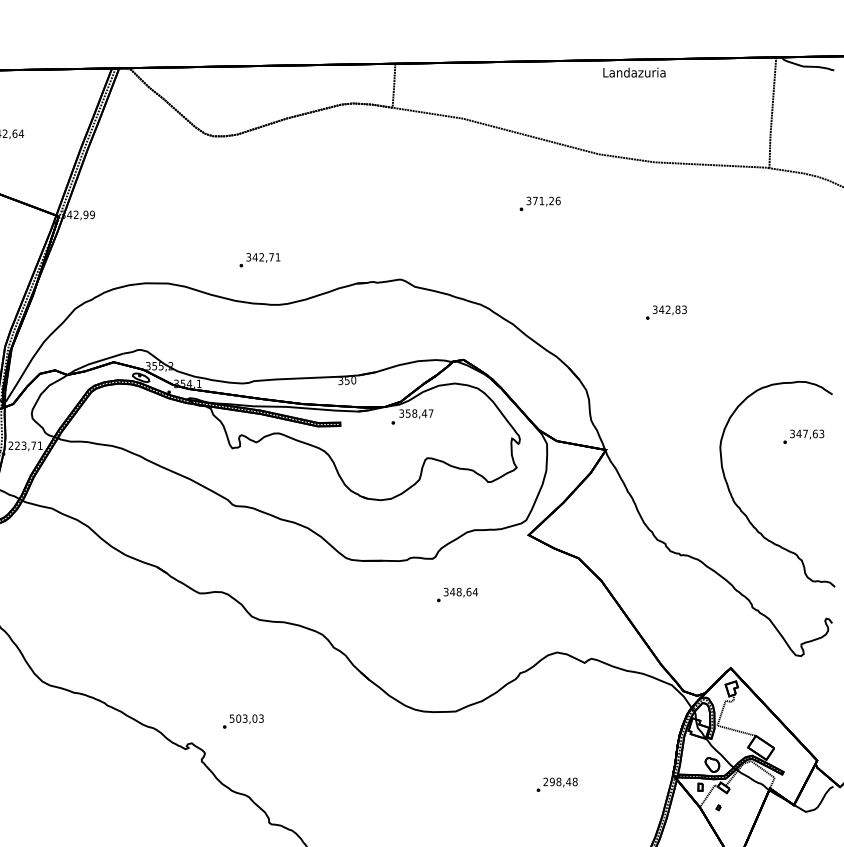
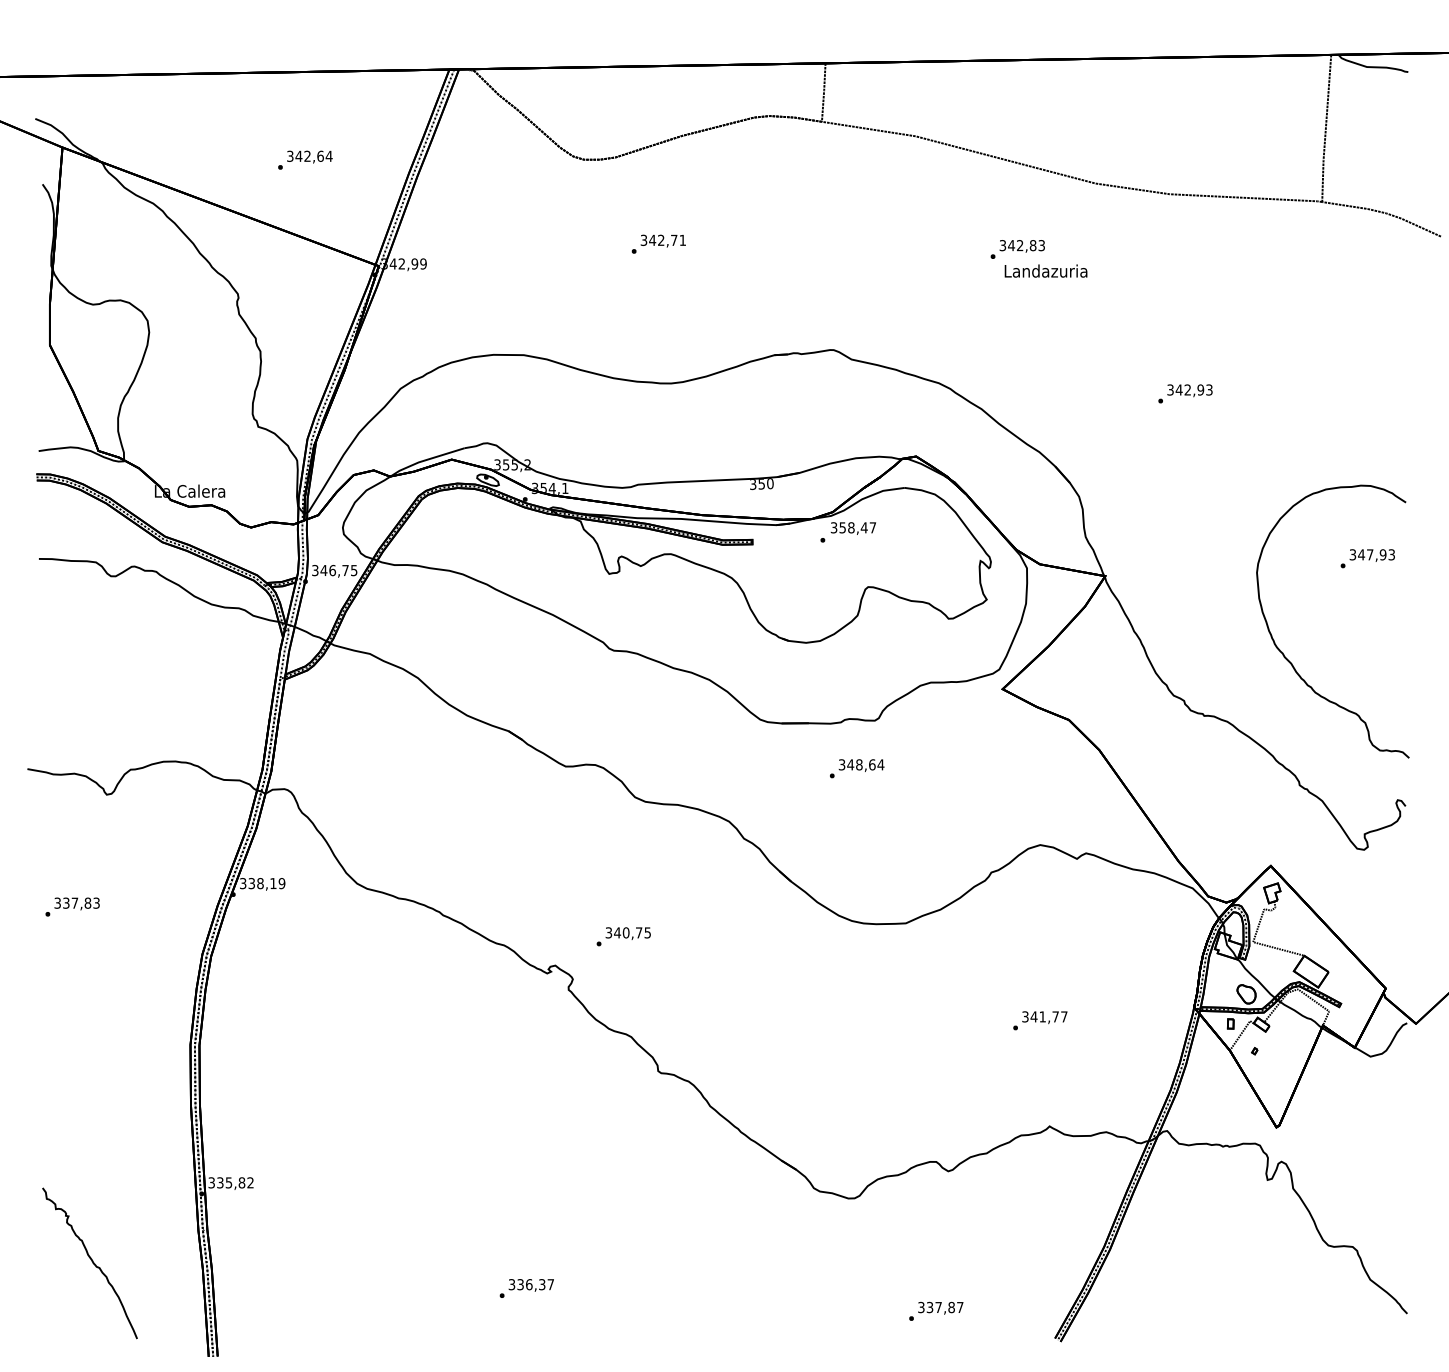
text: (634, 72) -> (1045, 270), moved
text: (546, 200) -> (1026, 245), 371,26 -> 342,83
text: (259, 259) -> (658, 243), moved
text: (677, 309) -> (1200, 389), 342,83 -> 342,93
text: (814, 433) -> (1382, 554), 347,63 -> 347,93
text: (25, 445) -> (334, 570), 223,71 -> 346,75
text: (457, 594) -> (857, 768), moved
text: (246, 718) -> (628, 932), 503,03 -> 340,75
text: (560, 781) -> (1044, 1016), 298,48 -> 341,77

